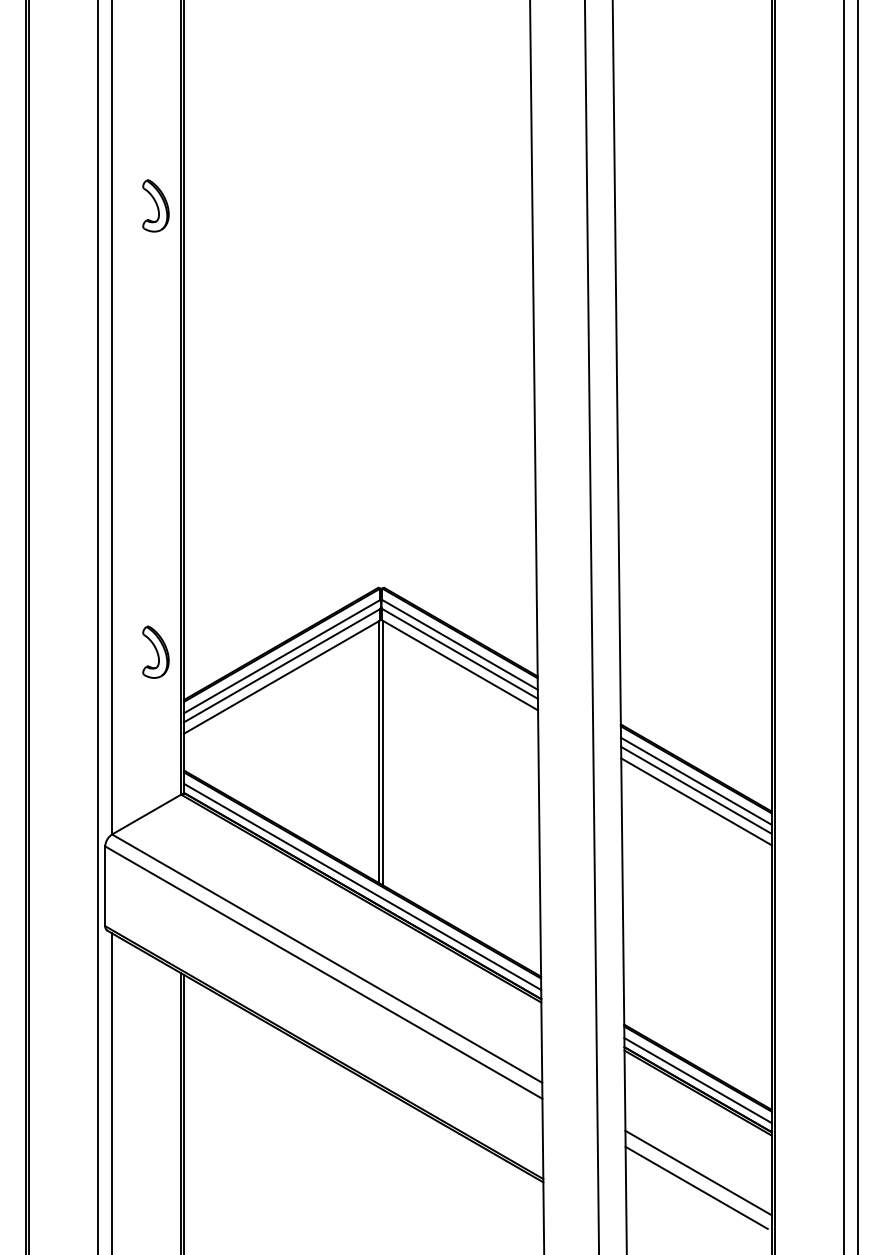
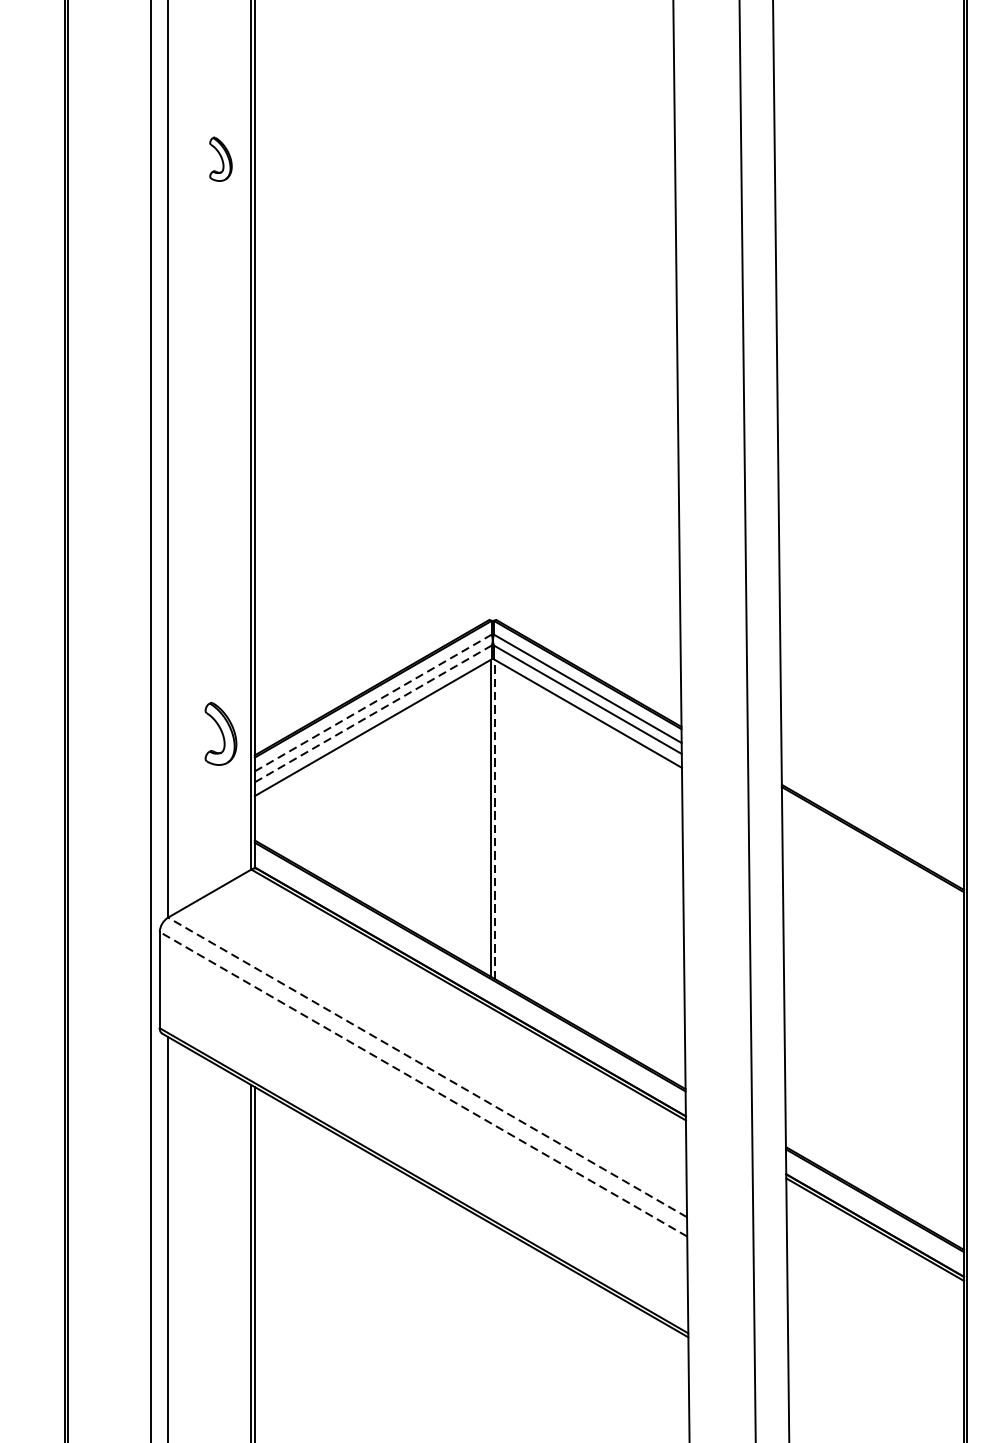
part: (155, 205) -> (220, 158), size x0.7
part: (155, 651) -> (220, 733), moved
line: (282, 656) -> (373, 702), solid -> dashed
line: (282, 665) -> (373, 713), solid -> dashed
line: (383, 752) -> (495, 818), solid -> dashed
line: (696, 780) -> (873, 852), removed
line: (696, 789) -> (873, 863), removed
line: (696, 801) -> (873, 877), removed
line: (362, 886) -> (470, 980), removed
line: (326, 958) -> (426, 1067), solid -> dashed
line: (323, 972) -> (423, 1084), solid -> dashed
line: (697, 1080) -> (874, 1214), removed
line: (698, 1172) -> (875, 1325), removed
line: (696, 1187) -> (873, 1343), removed

